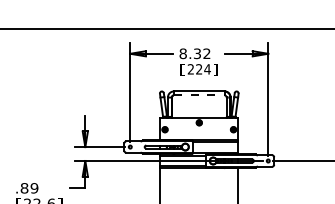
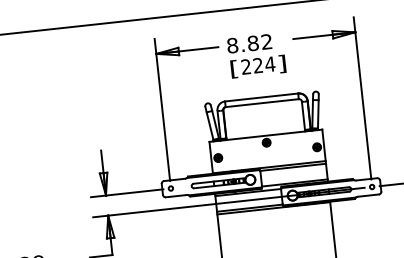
text: (197, 53) -> (253, 42), 8.32 -> 8.82
line: (199, 95) -> (262, 103), dashed -> solid

